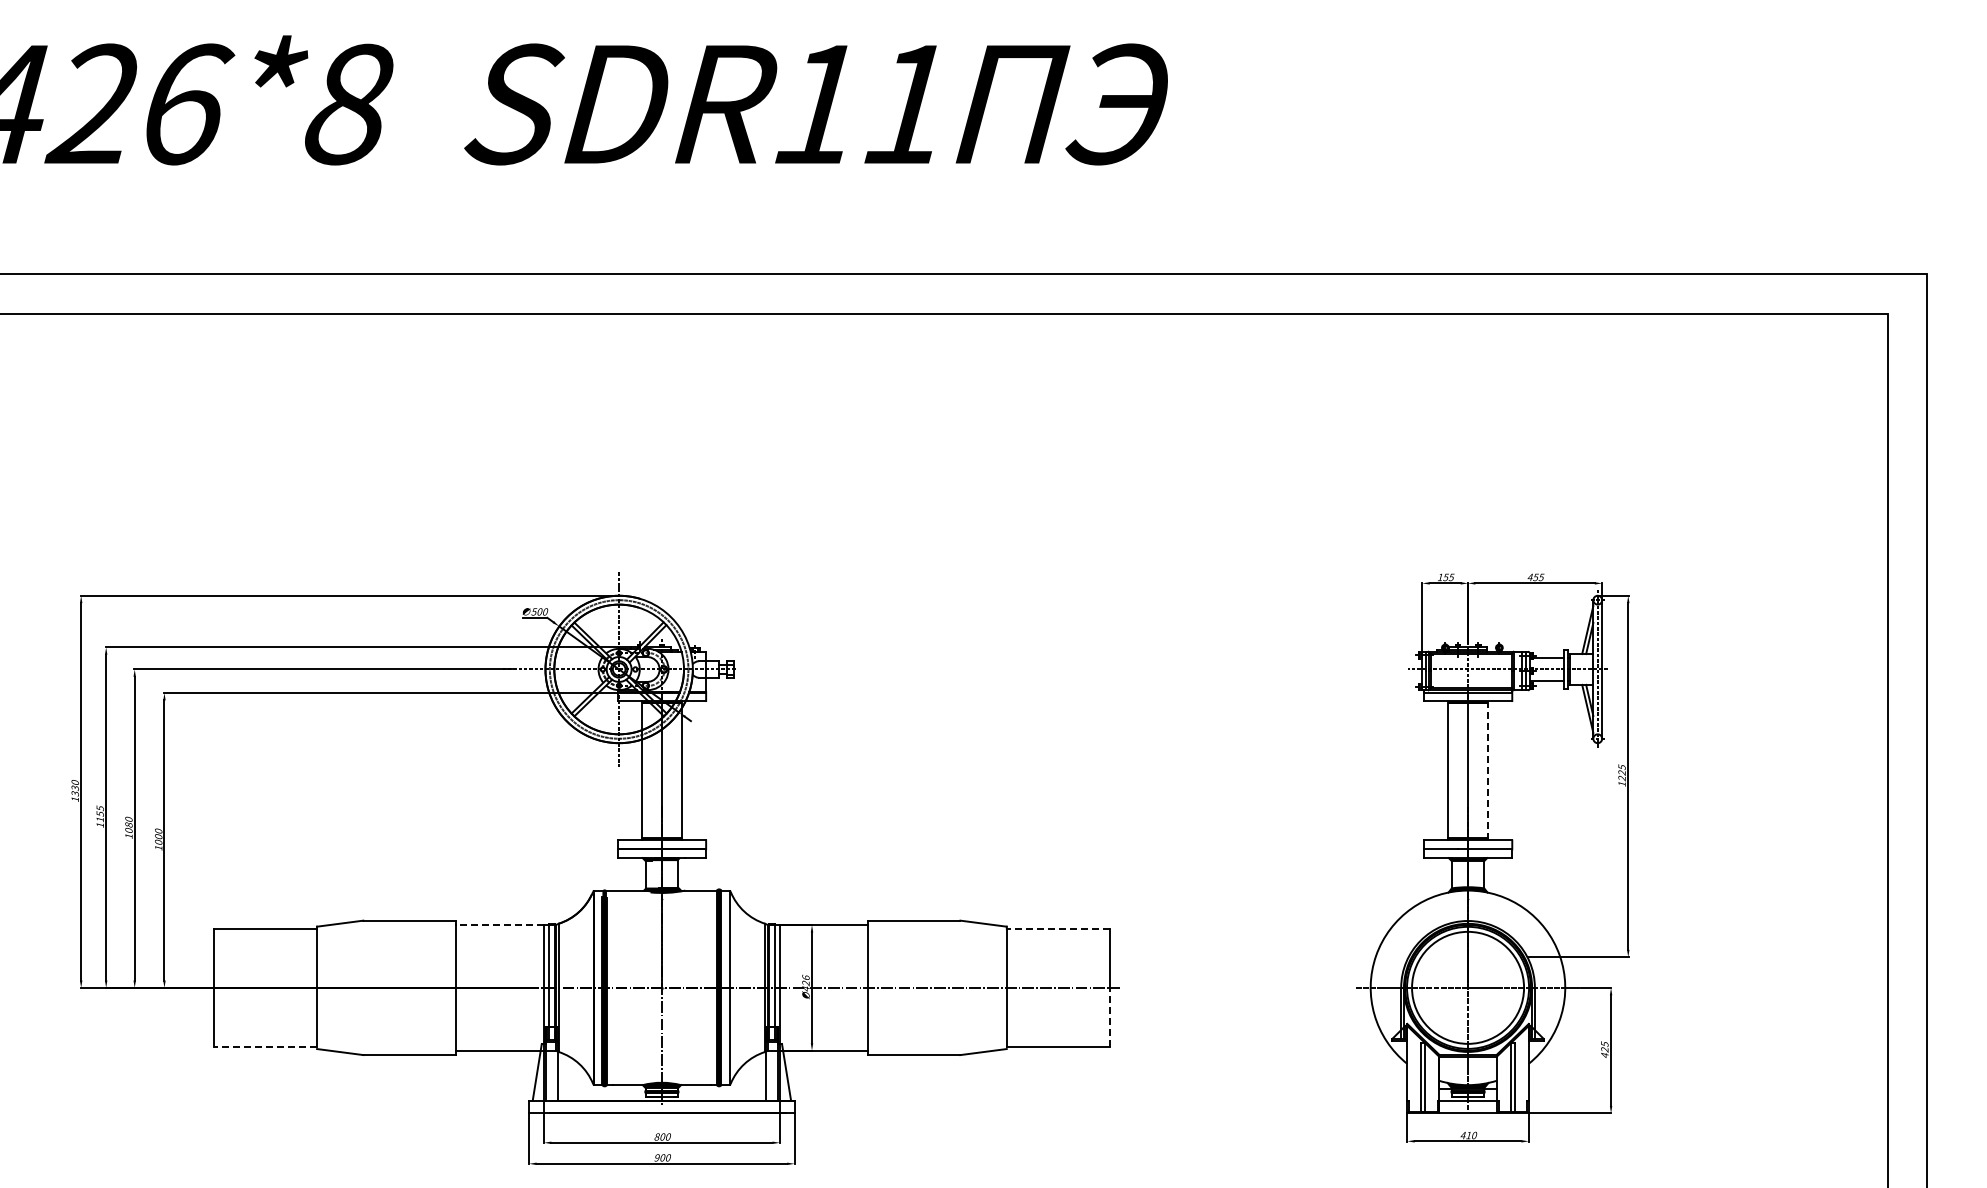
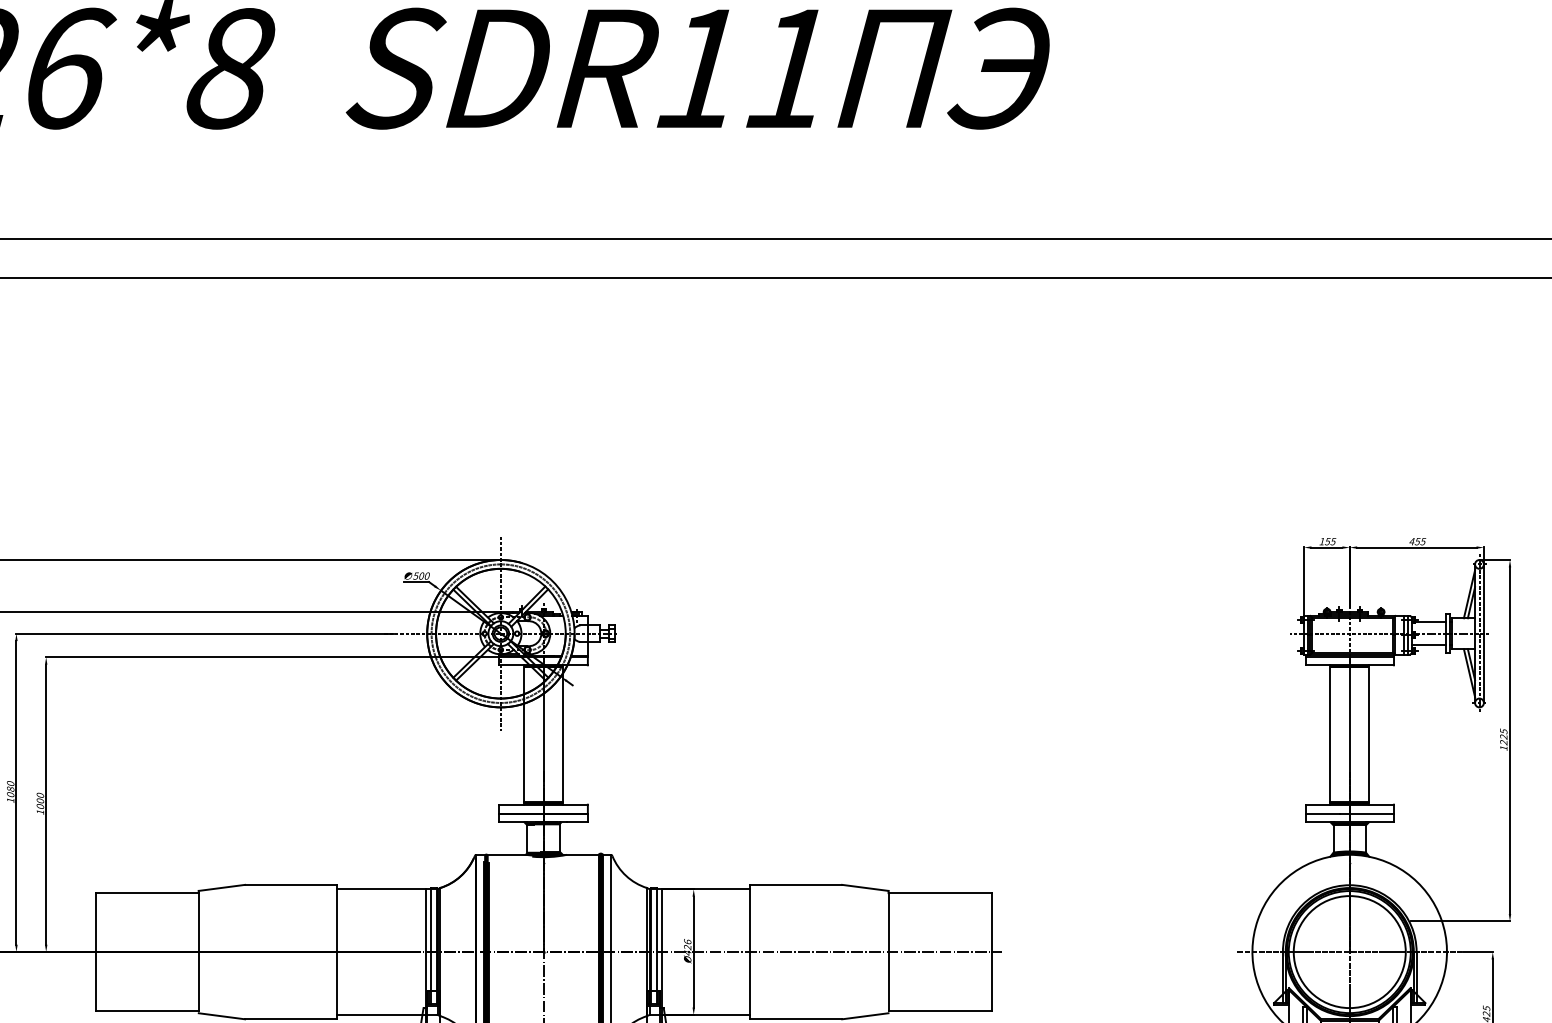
line: (1487, 770) -> (1369, 734), dashed -> solid
line: (499, 925) -> (381, 889), dashed -> solid
line: (1058, 928) -> (940, 892), dashed -> solid
line: (1110, 1016) -> (992, 980), dashed -> solid
line: (265, 1046) -> (147, 1010), dashed -> solid

